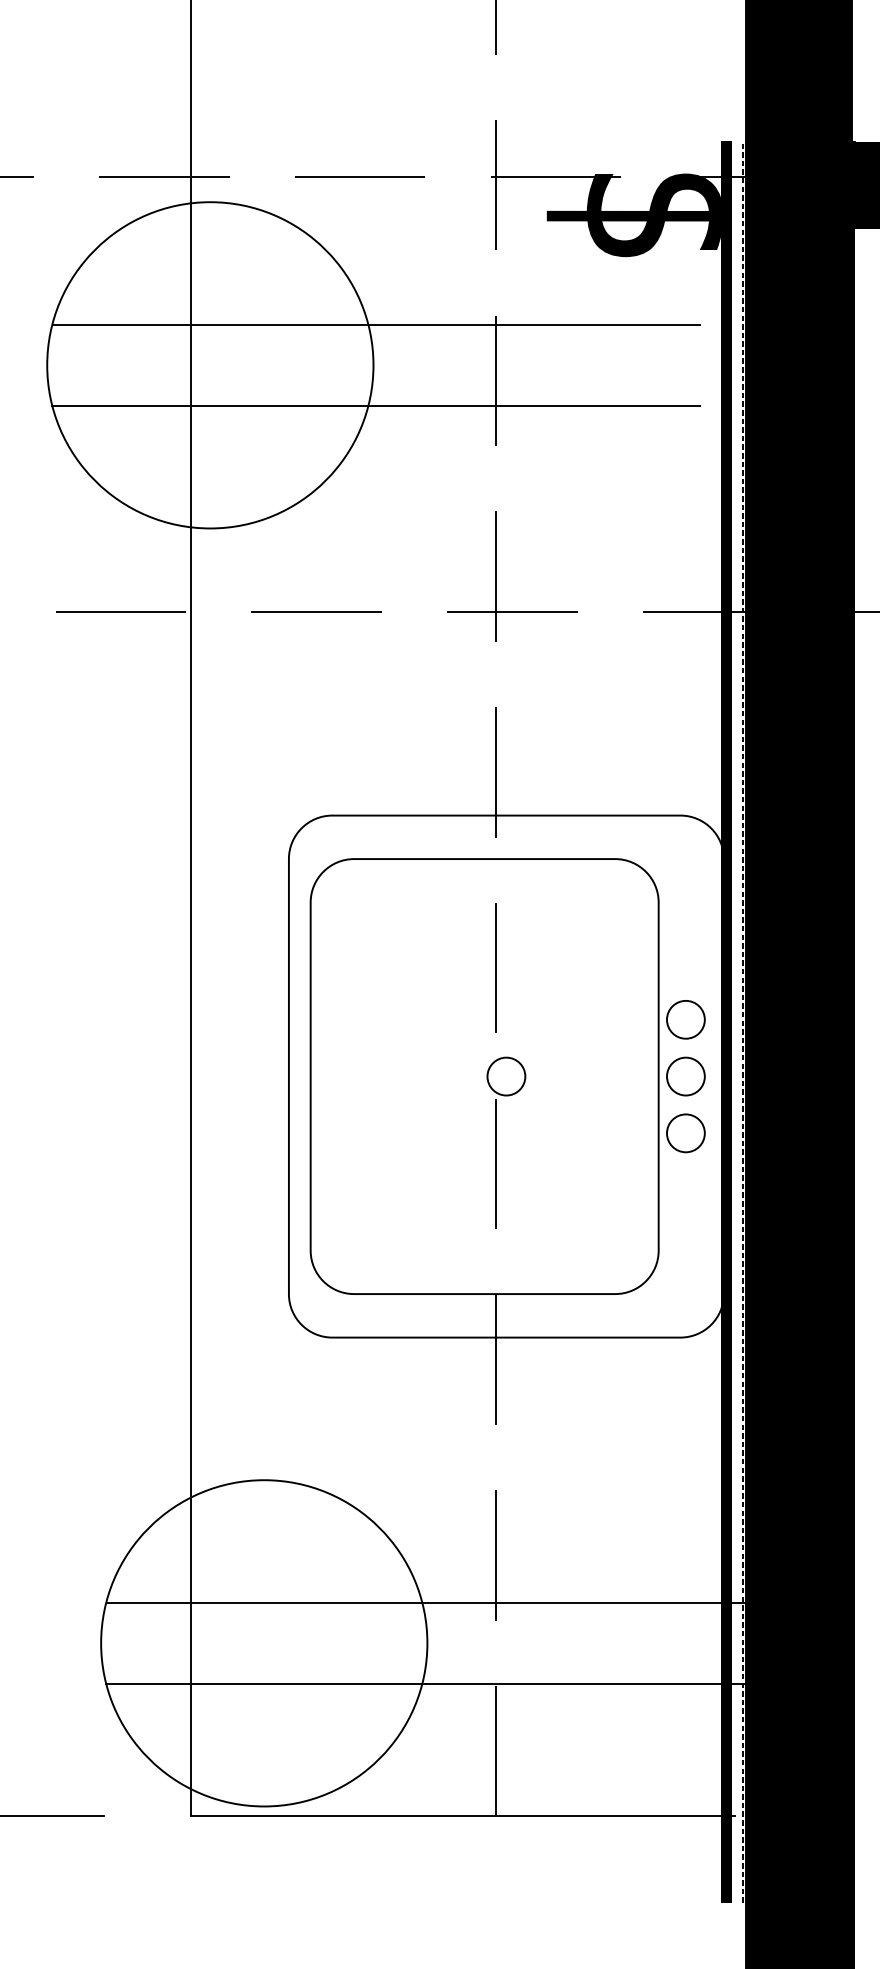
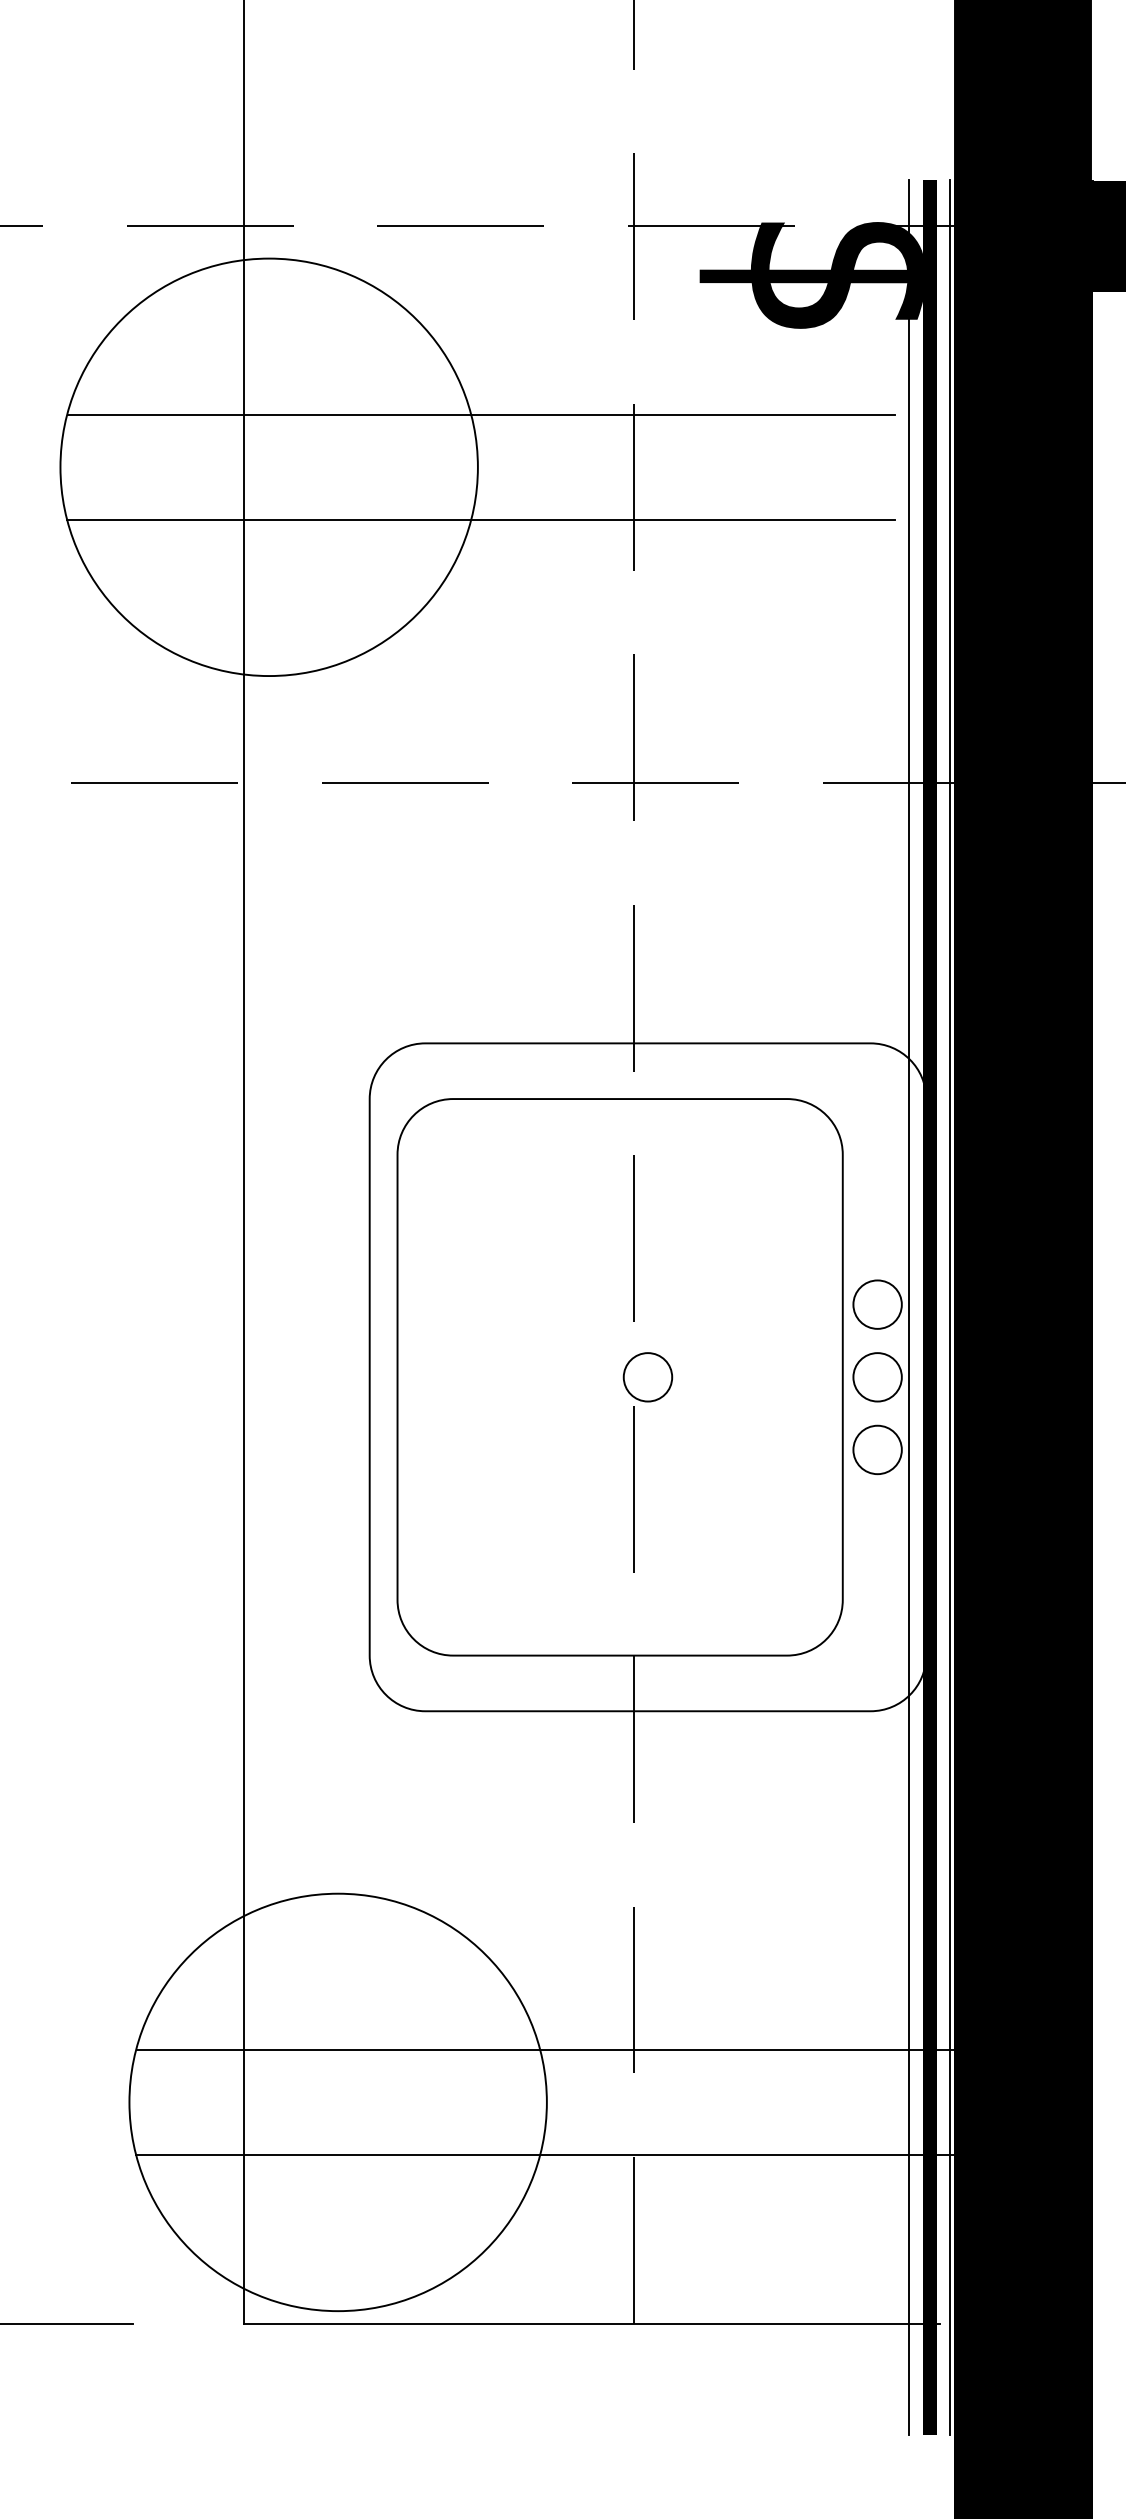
line: (710, 1022) -> (908, 1307), added
line: (742, 1022) -> (950, 1307), dashed -> solid

